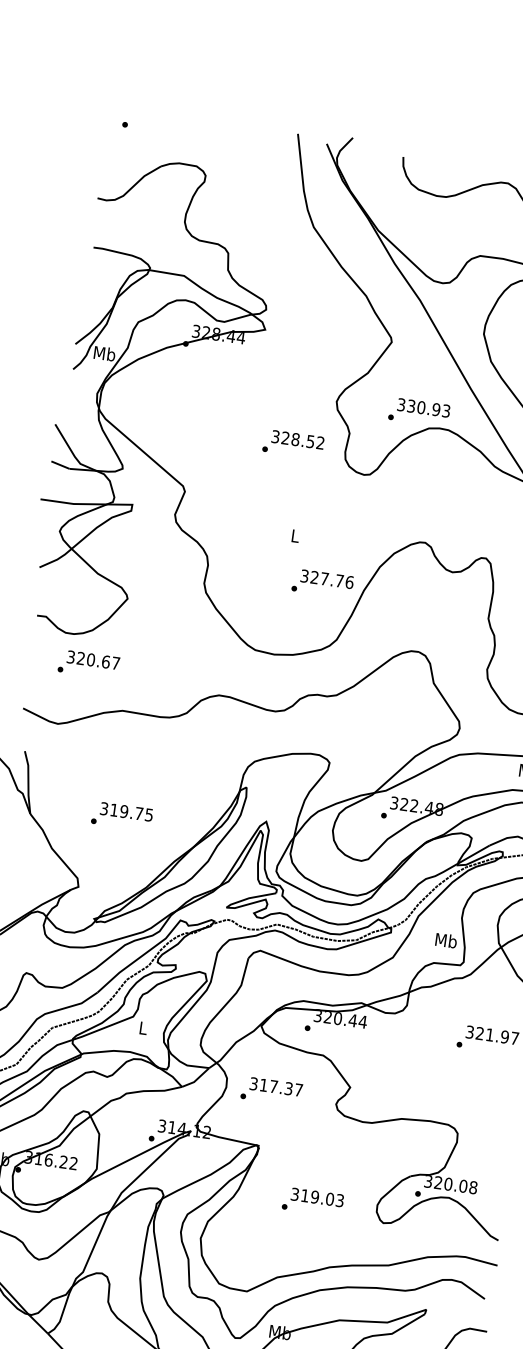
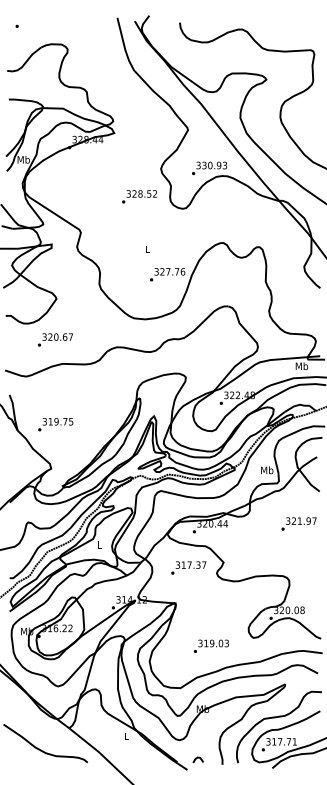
text: (89, 663) -> (55, 339), moved
text: (121, 815) -> (55, 424), moved
text: (271, 1090) -> (188, 567), moved
text: (311, 1200) -> (210, 645), moved

